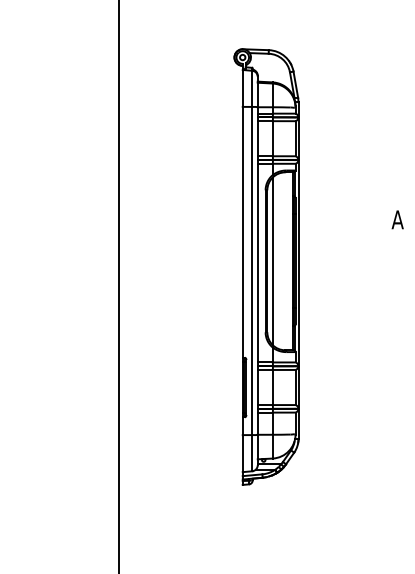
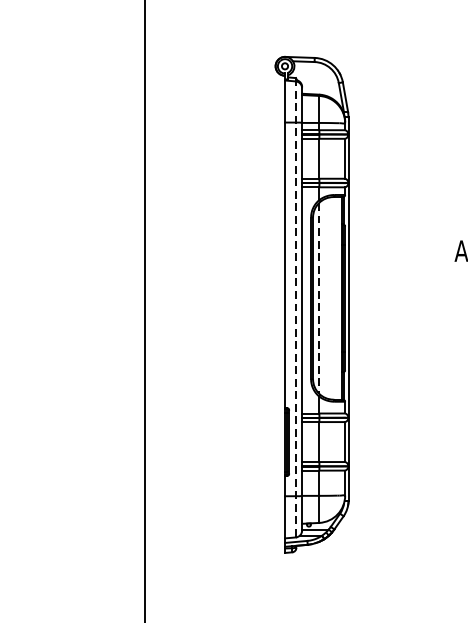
line: (272, 261) -> (318, 298), solid -> dashed
line: (252, 269) -> (296, 307), solid -> dashed

